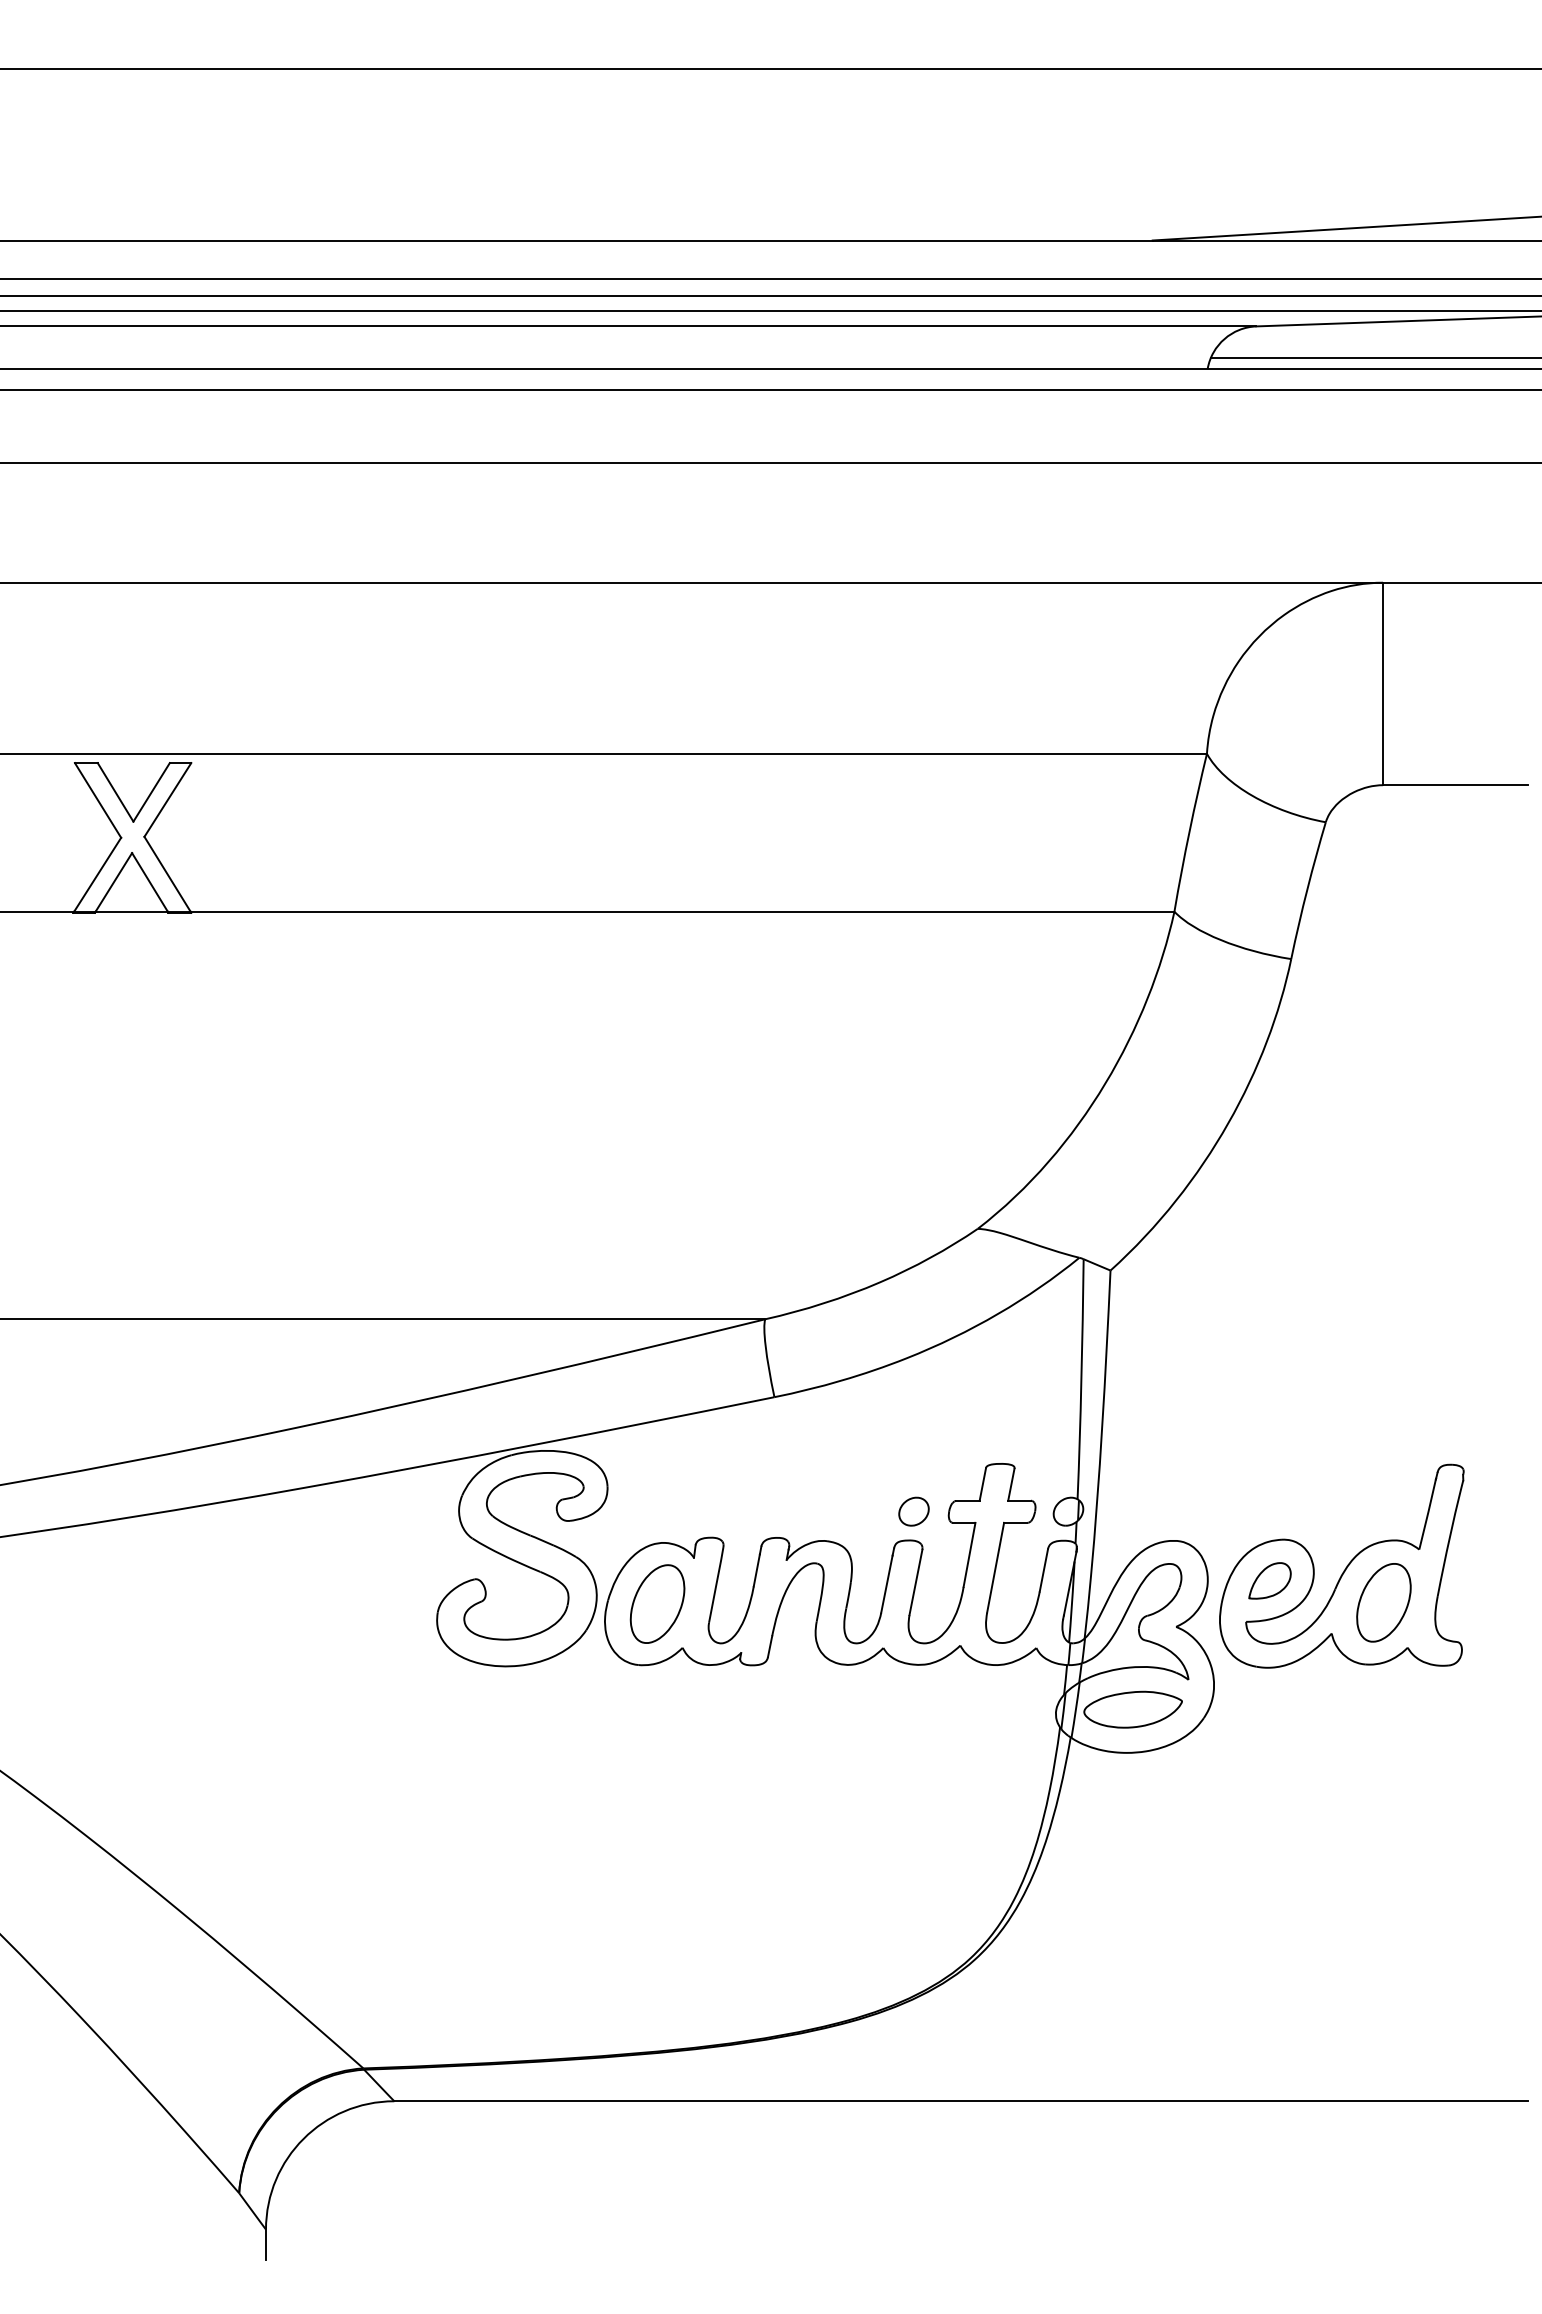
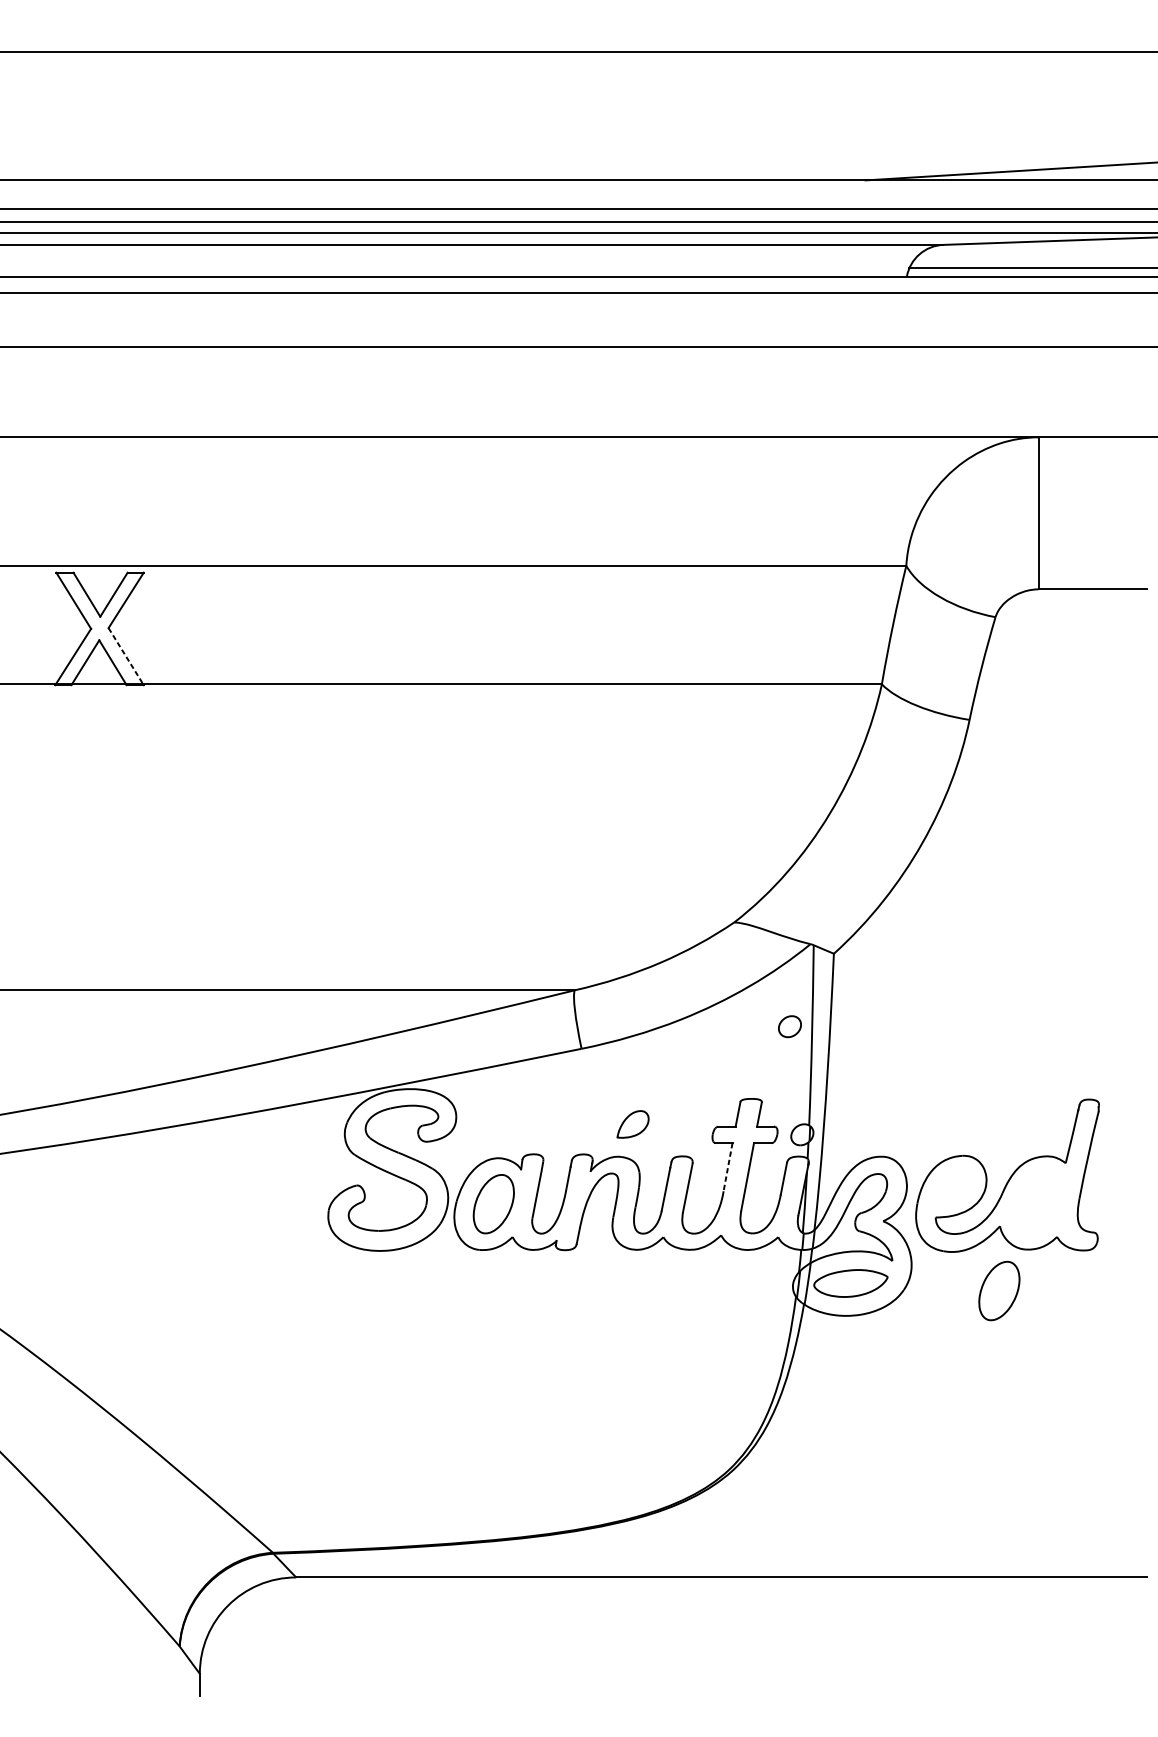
line: (167, 874) -> (125, 656), solid -> dashed
part: (913, 1511) -> (789, 1026), moved
line: (969, 1554) -> (728, 1166), solid -> dashed
part: (1269, 1580) -> (632, 1124), moved
part: (1383, 1602) -> (999, 1290), moved

